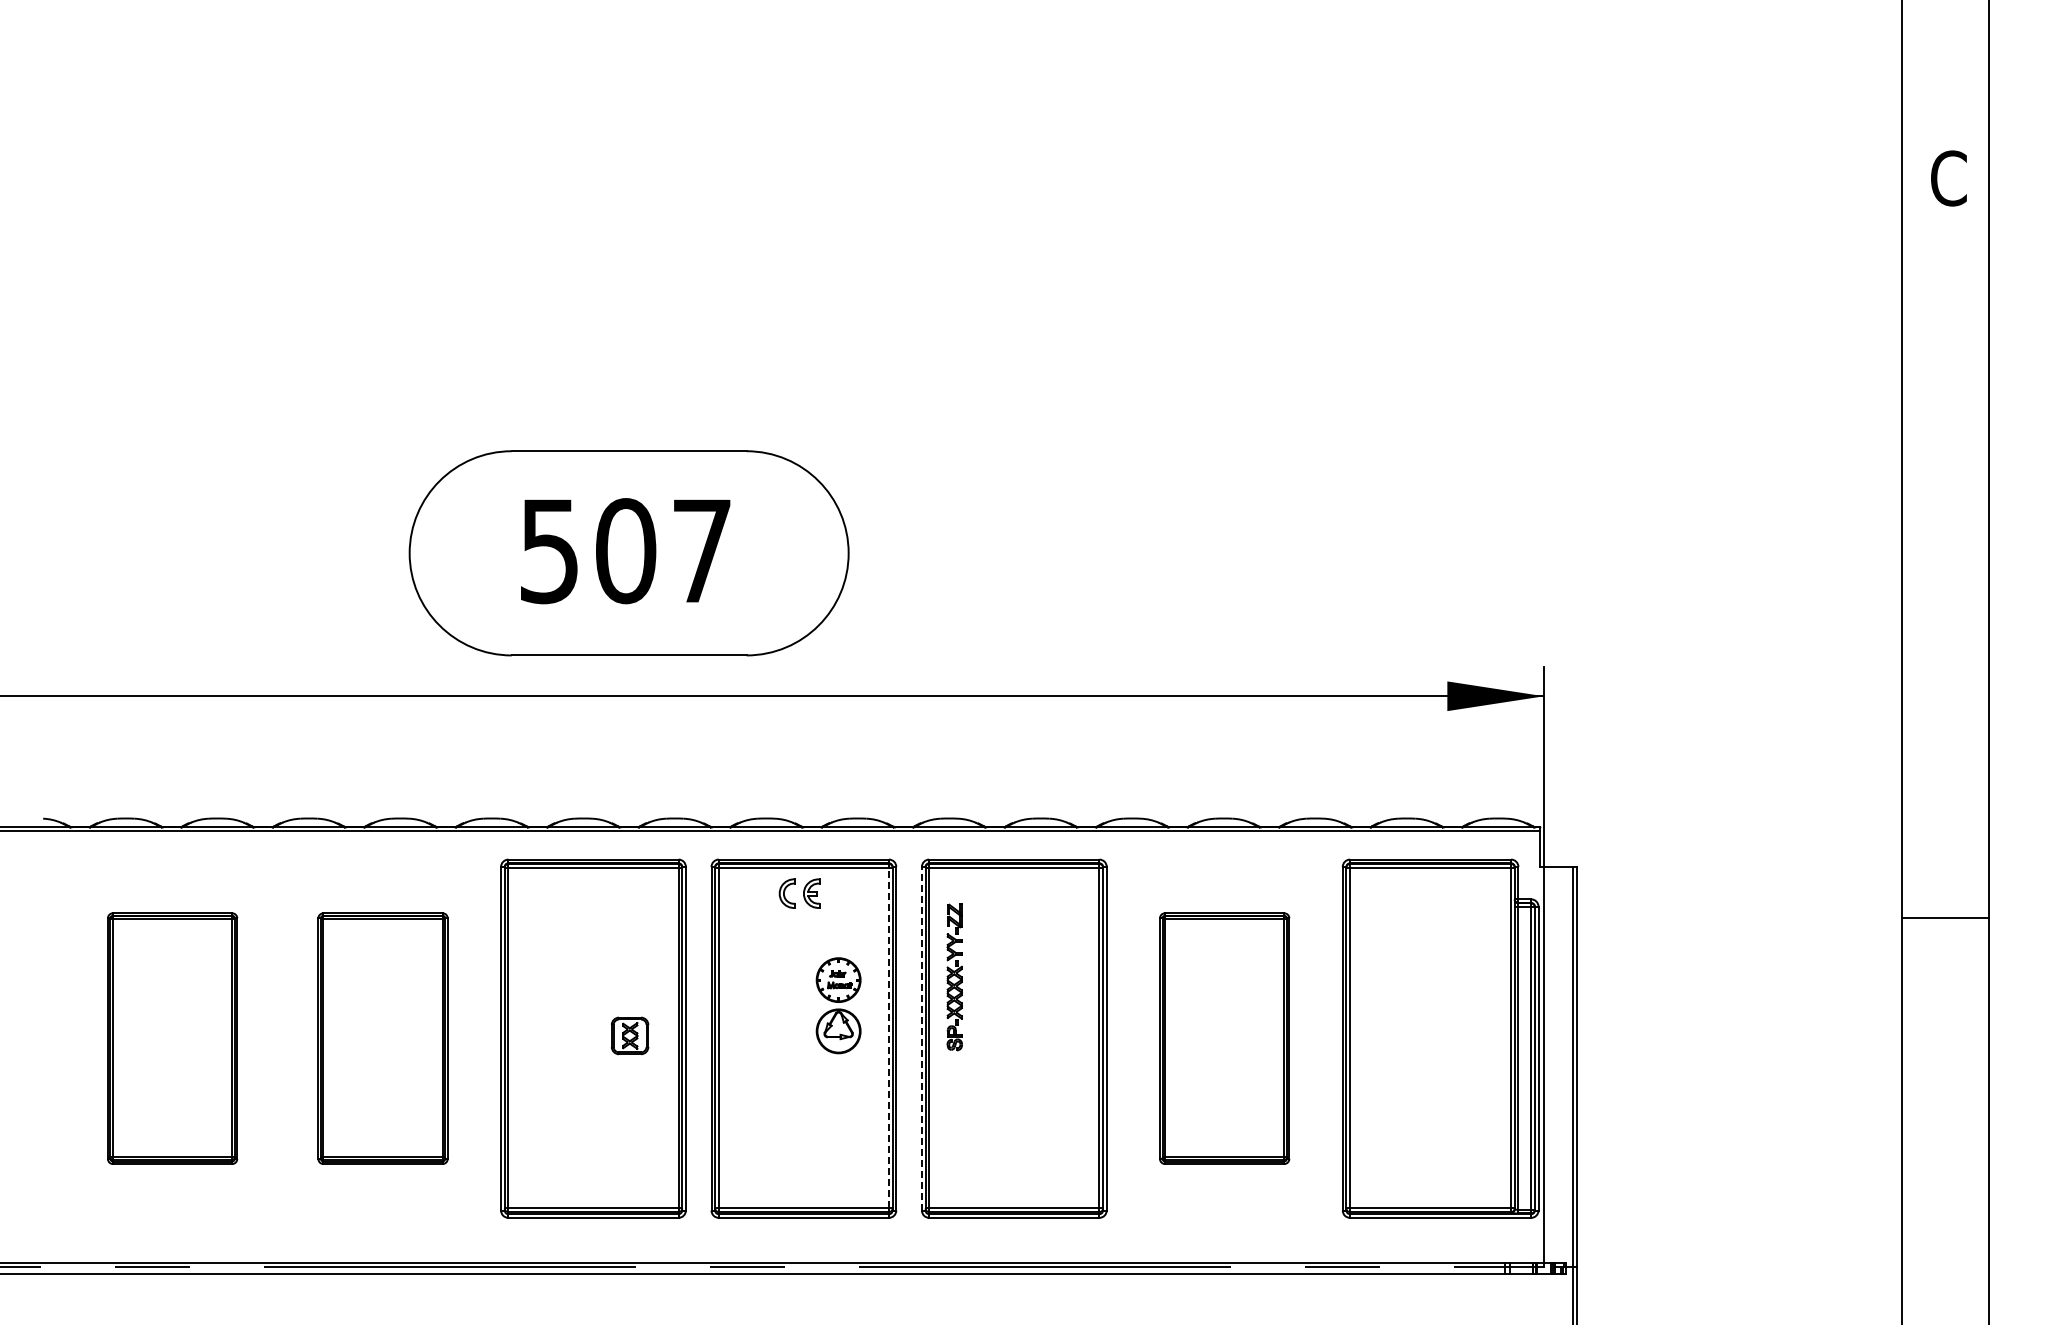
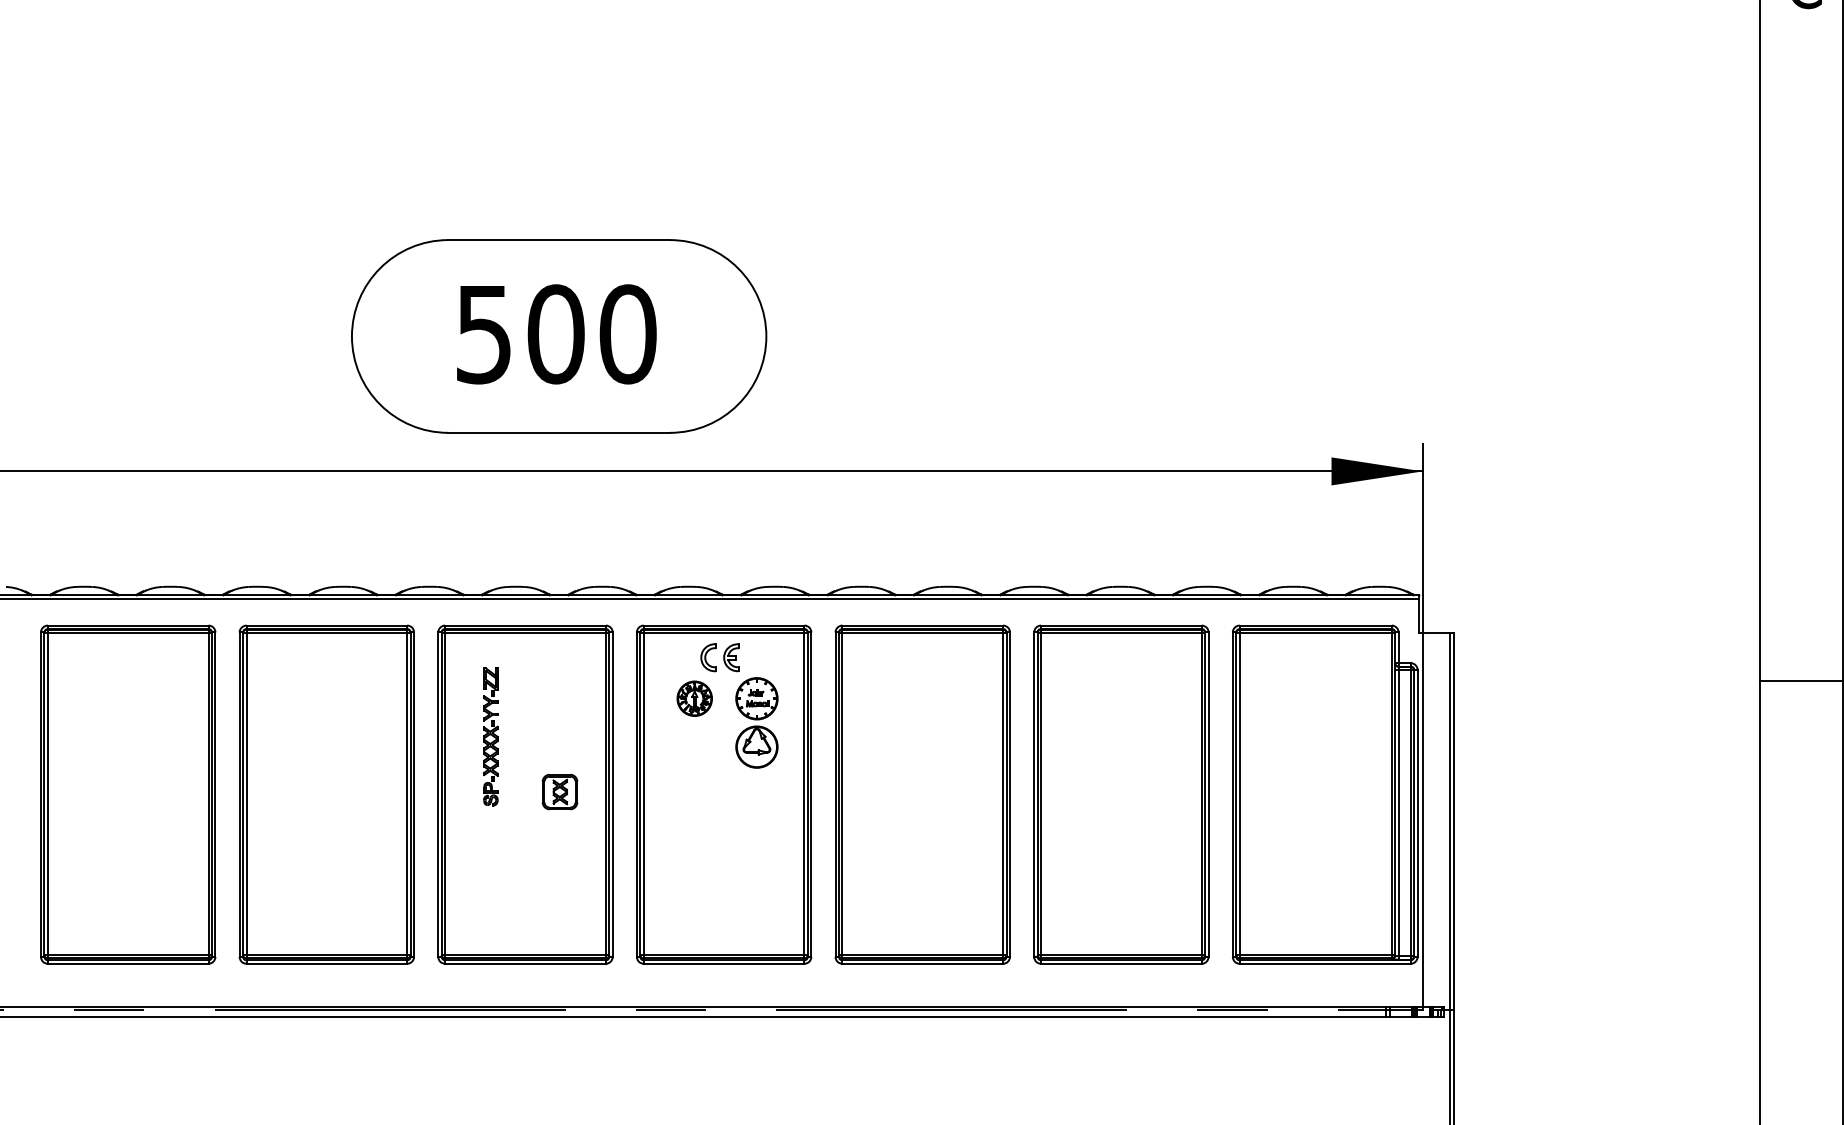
text: (702, 551) -> (628, 334), 507 -> 500
part: (772, 937) -> (694, 699), added
part: (954, 977) -> (490, 736), moved
part: (838, 1005) -> (756, 722), moved
line: (888, 1037) -> (803, 793), dashed -> solid
part: (172, 1038) -> (128, 794), size x1.43
part: (382, 1038) -> (326, 794), size x1.43
line: (921, 1038) -> (835, 794), dashed -> solid
part: (1224, 1038) -> (1121, 794), size x1.43

